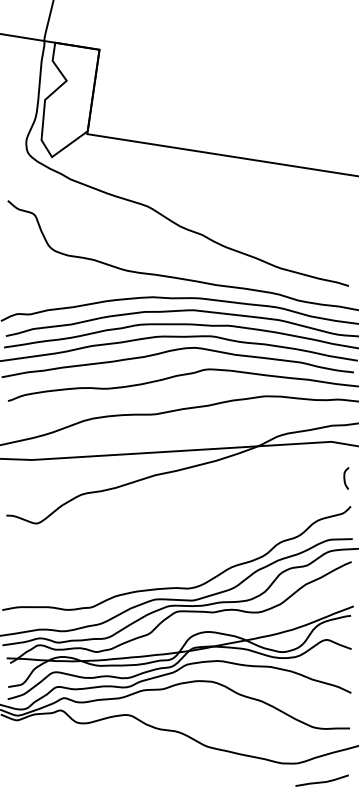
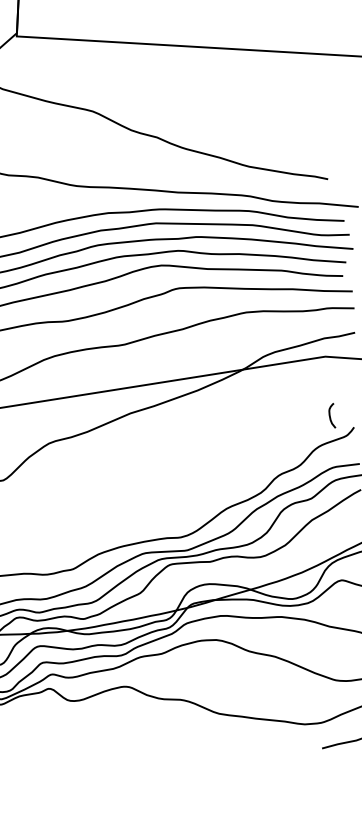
curve: (345, 478) -> (331, 416), moved

